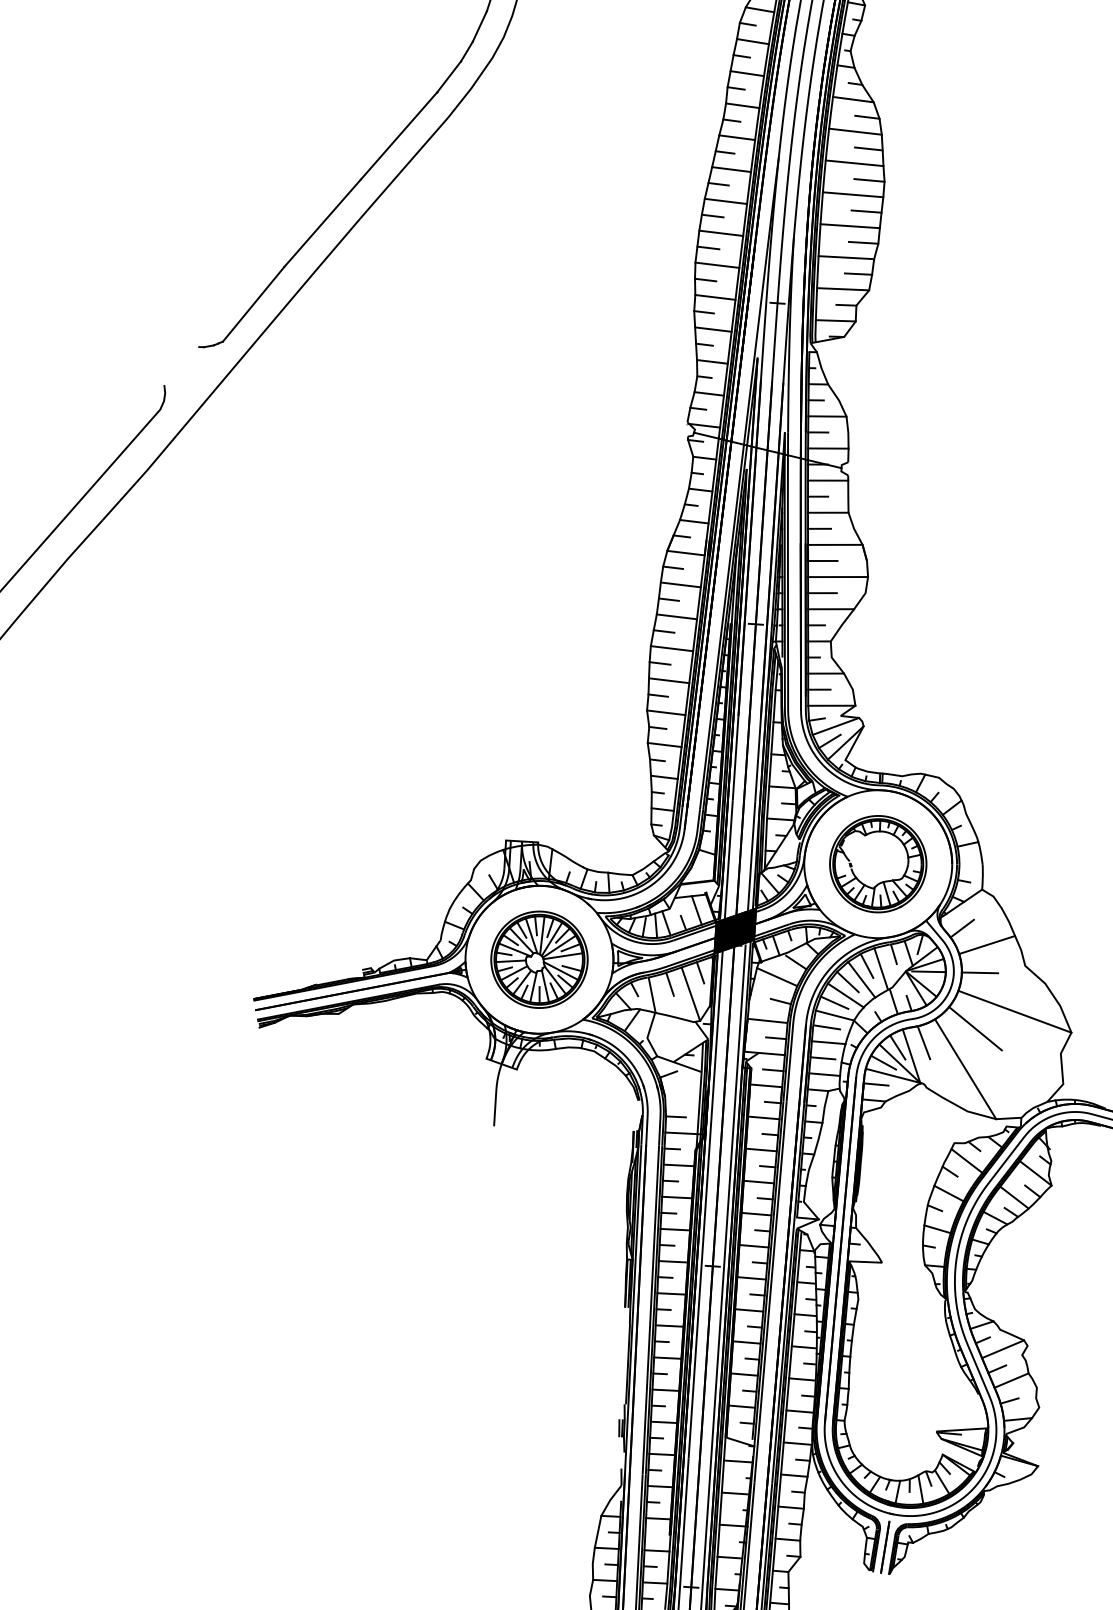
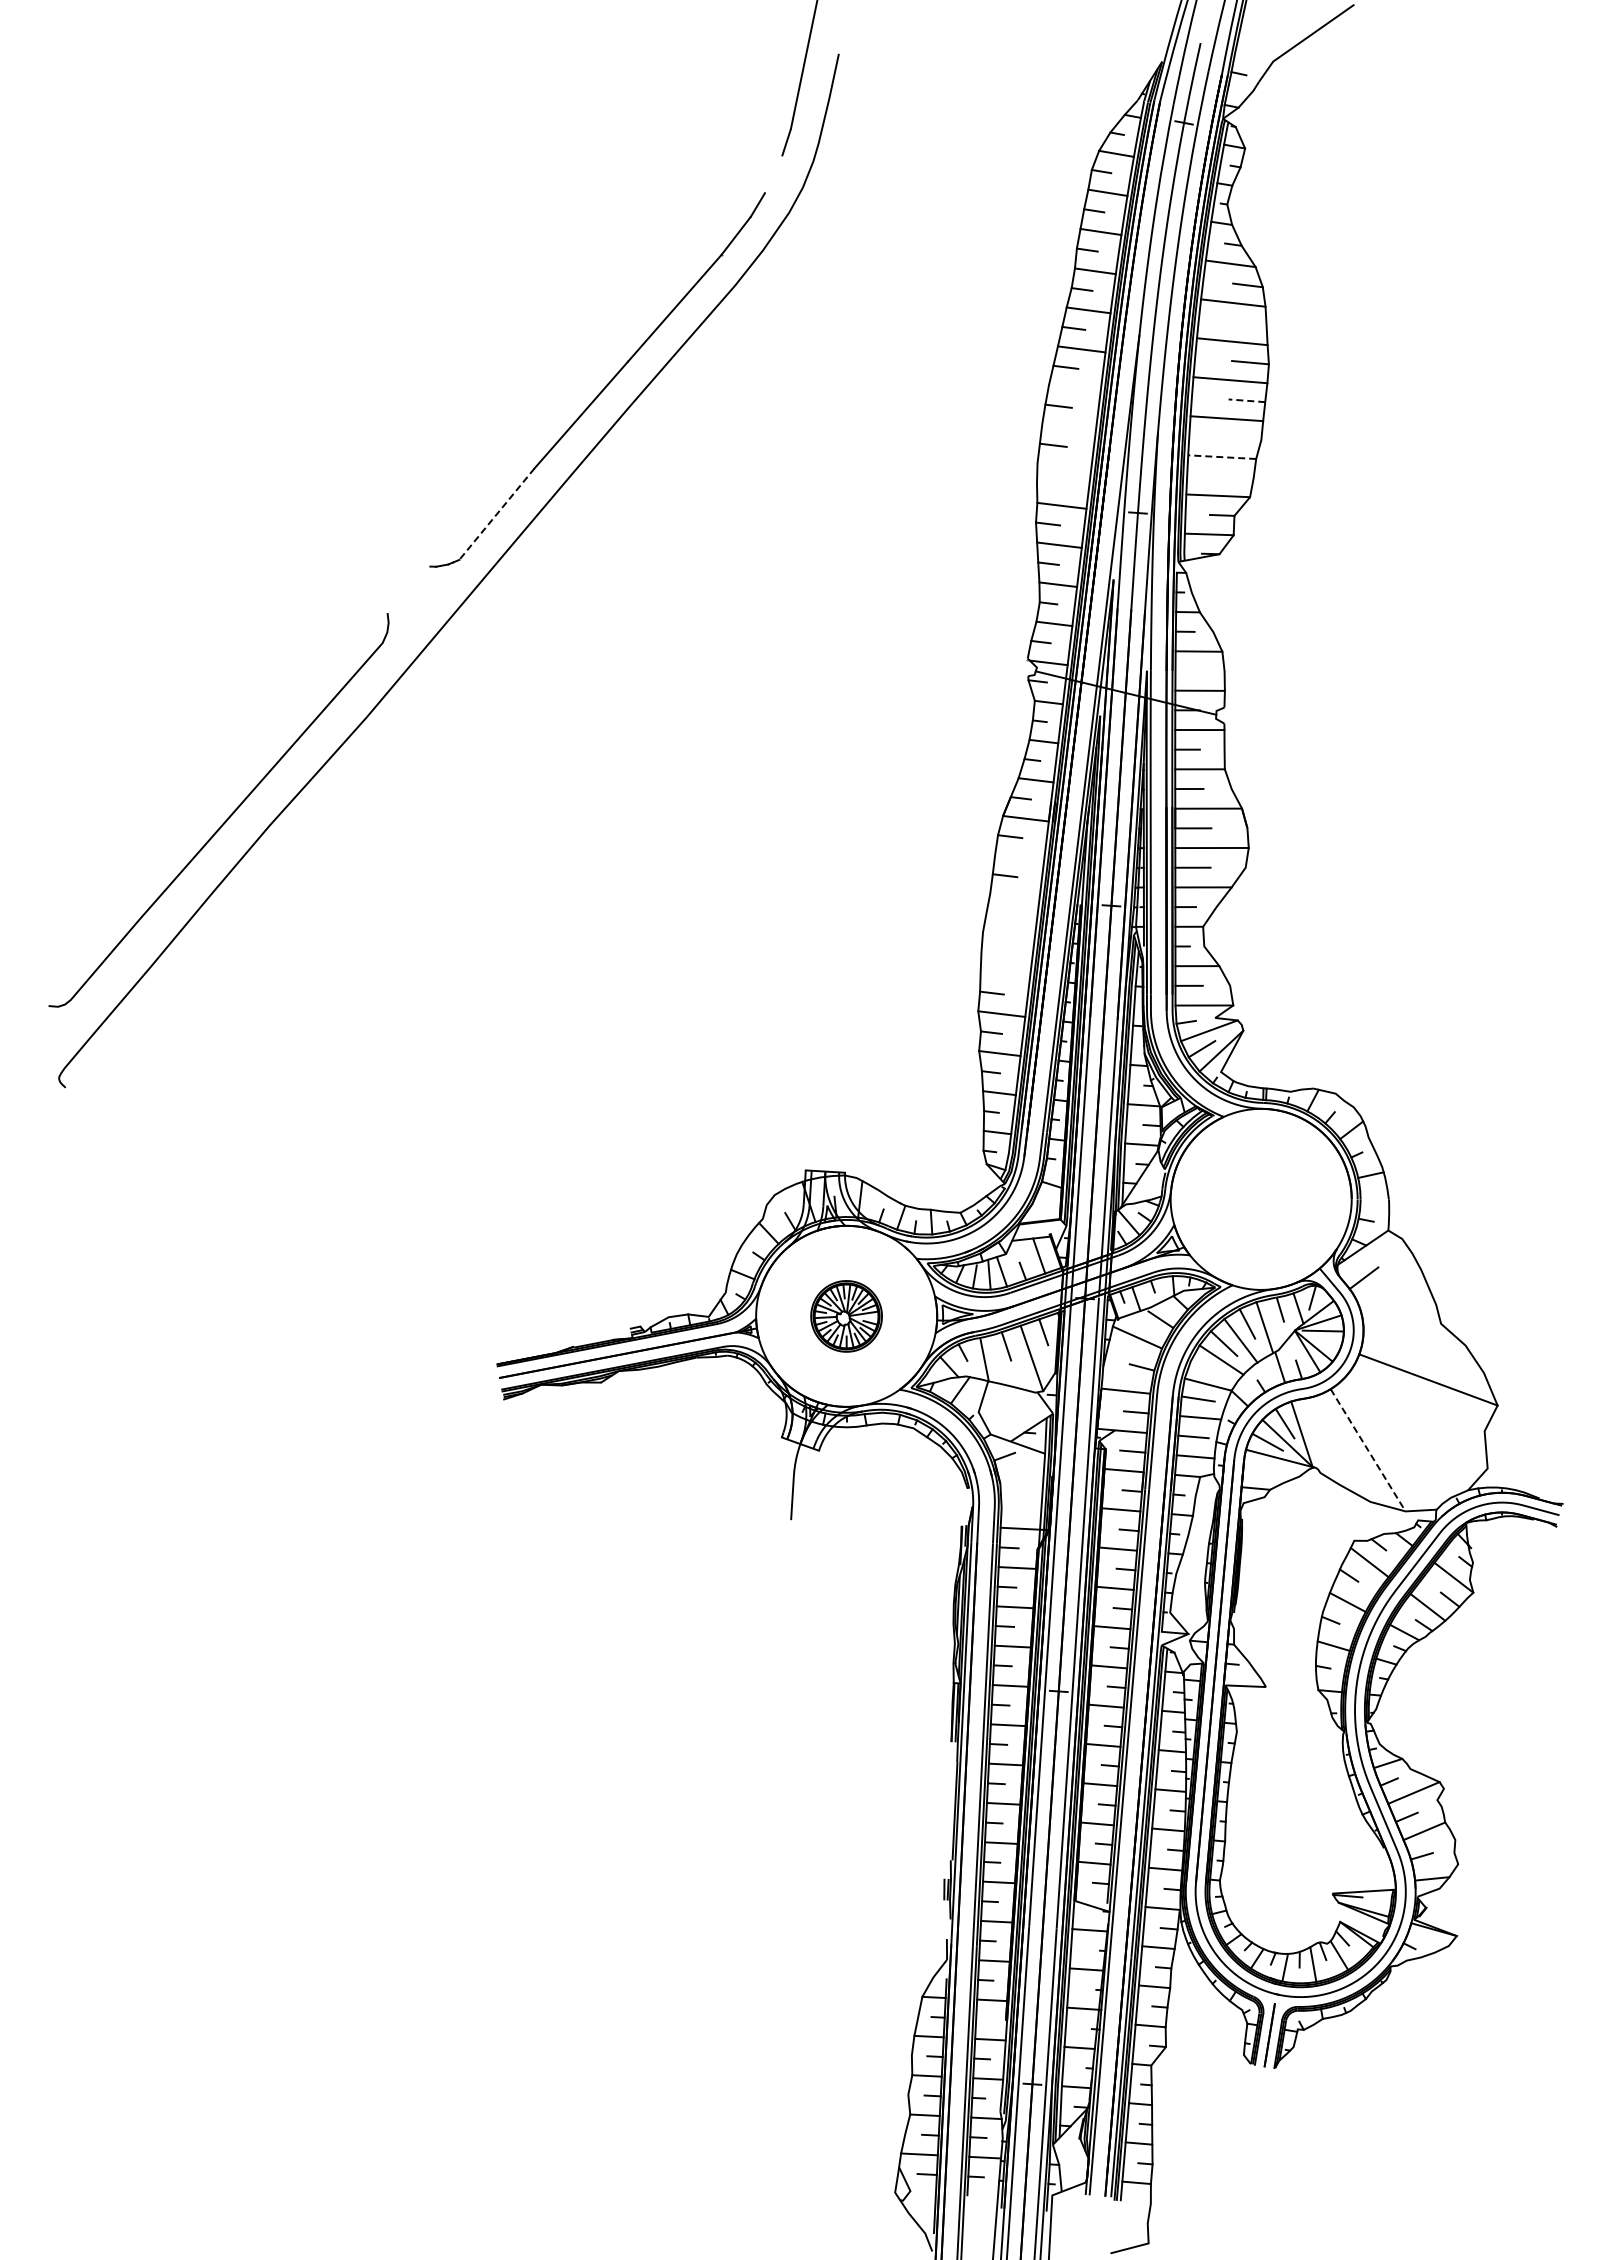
line: (479, 26) -> (773, 174), removed
line: (868, 148) -> (1249, 323), removed
line: (725, 201) -> (1074, 388), removed
line: (866, 211) -> (1246, 400), solid -> dashed
line: (720, 233) -> (1068, 427), removed
line: (863, 242) -> (1243, 438), removed
line: (845, 257) -> (1221, 457), solid -> dashed
line: (717, 265) -> (1064, 466), removed
line: (858, 274) -> (1236, 477), removed
line: (705, 279) -> (1049, 484), removed
line: (253, 304) -> (496, 514), solid -> dashed
line: (818, 431) -> (1187, 670), removed
line: (680, 584) -> (1019, 857), removed
line: (676, 616) -> (1014, 896), removed
line: (663, 631) -> (998, 914), removed
line: (671, 648) -> (1008, 935), removed
line: (659, 663) -> (993, 953), removed
line: (669, 680) -> (1005, 974), removed
part: (878, 864) -> (1261, 1199), removed
fill: (734, 930) -> (1085, 1280), removed
line: (987, 945) -> (1394, 1298), removed
part: (539, 959) -> (846, 1316), size x0.6
line: (979, 972) -> (1385, 1331), removed
line: (834, 1002) -> (1207, 1368), removed
line: (974, 1028) -> (1379, 1400), removed
line: (923, 1042) -> (1316, 1417), removed
line: (965, 1069) -> (1368, 1450), solid -> dashed
line: (876, 1084) -> (1258, 1468), removed
line: (675, 1116) -> (1013, 1508), removed

